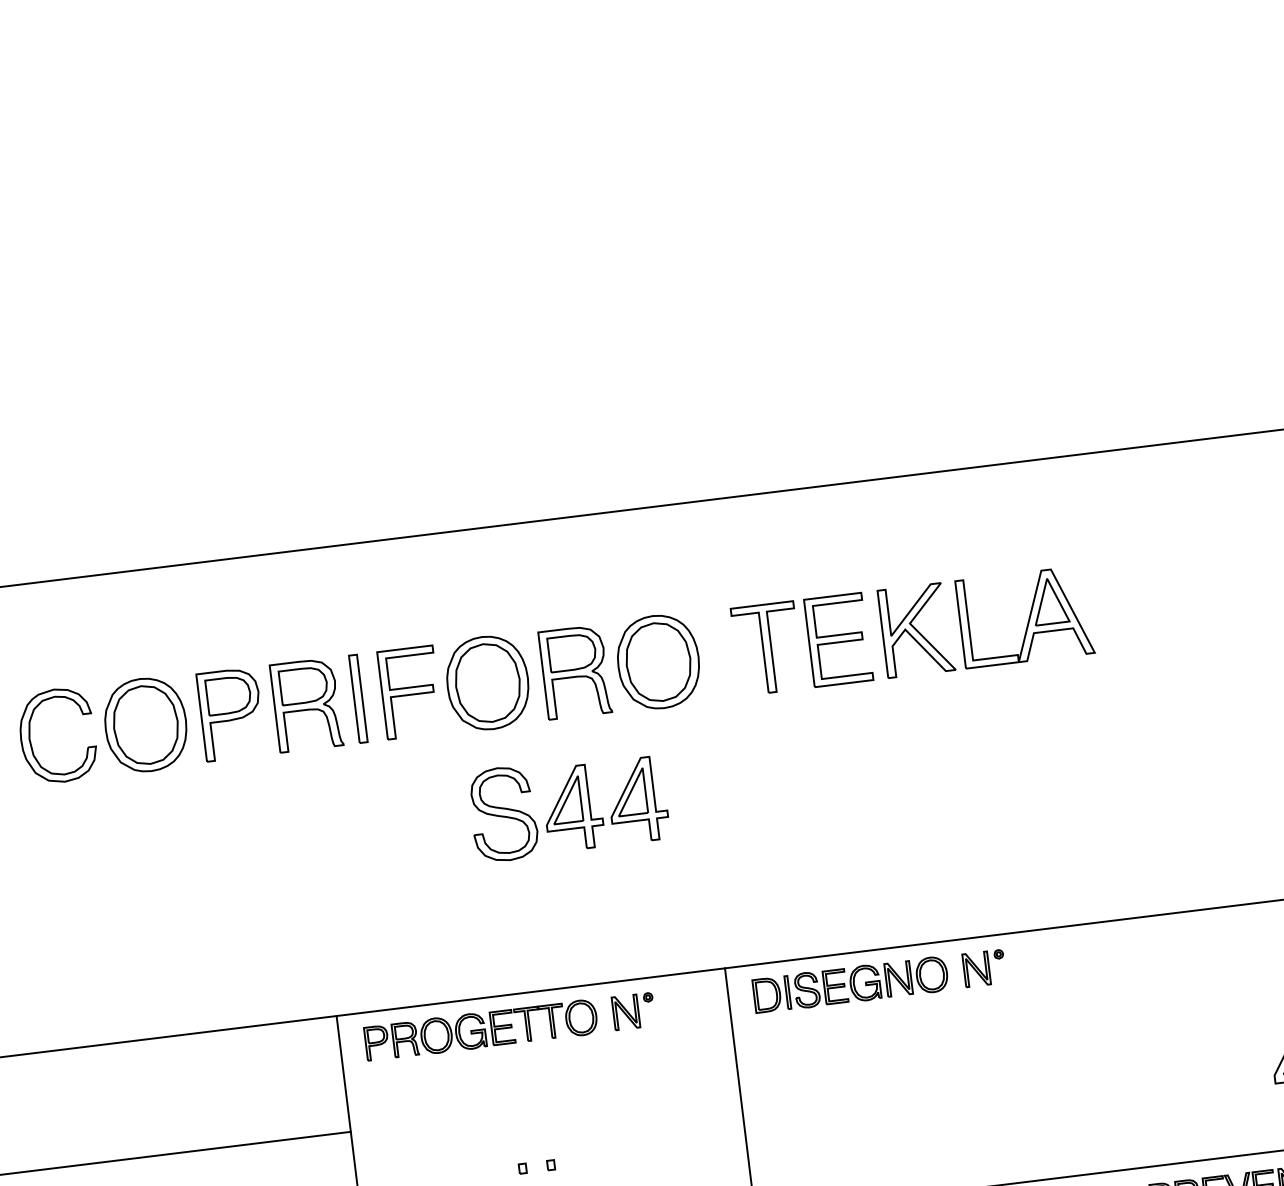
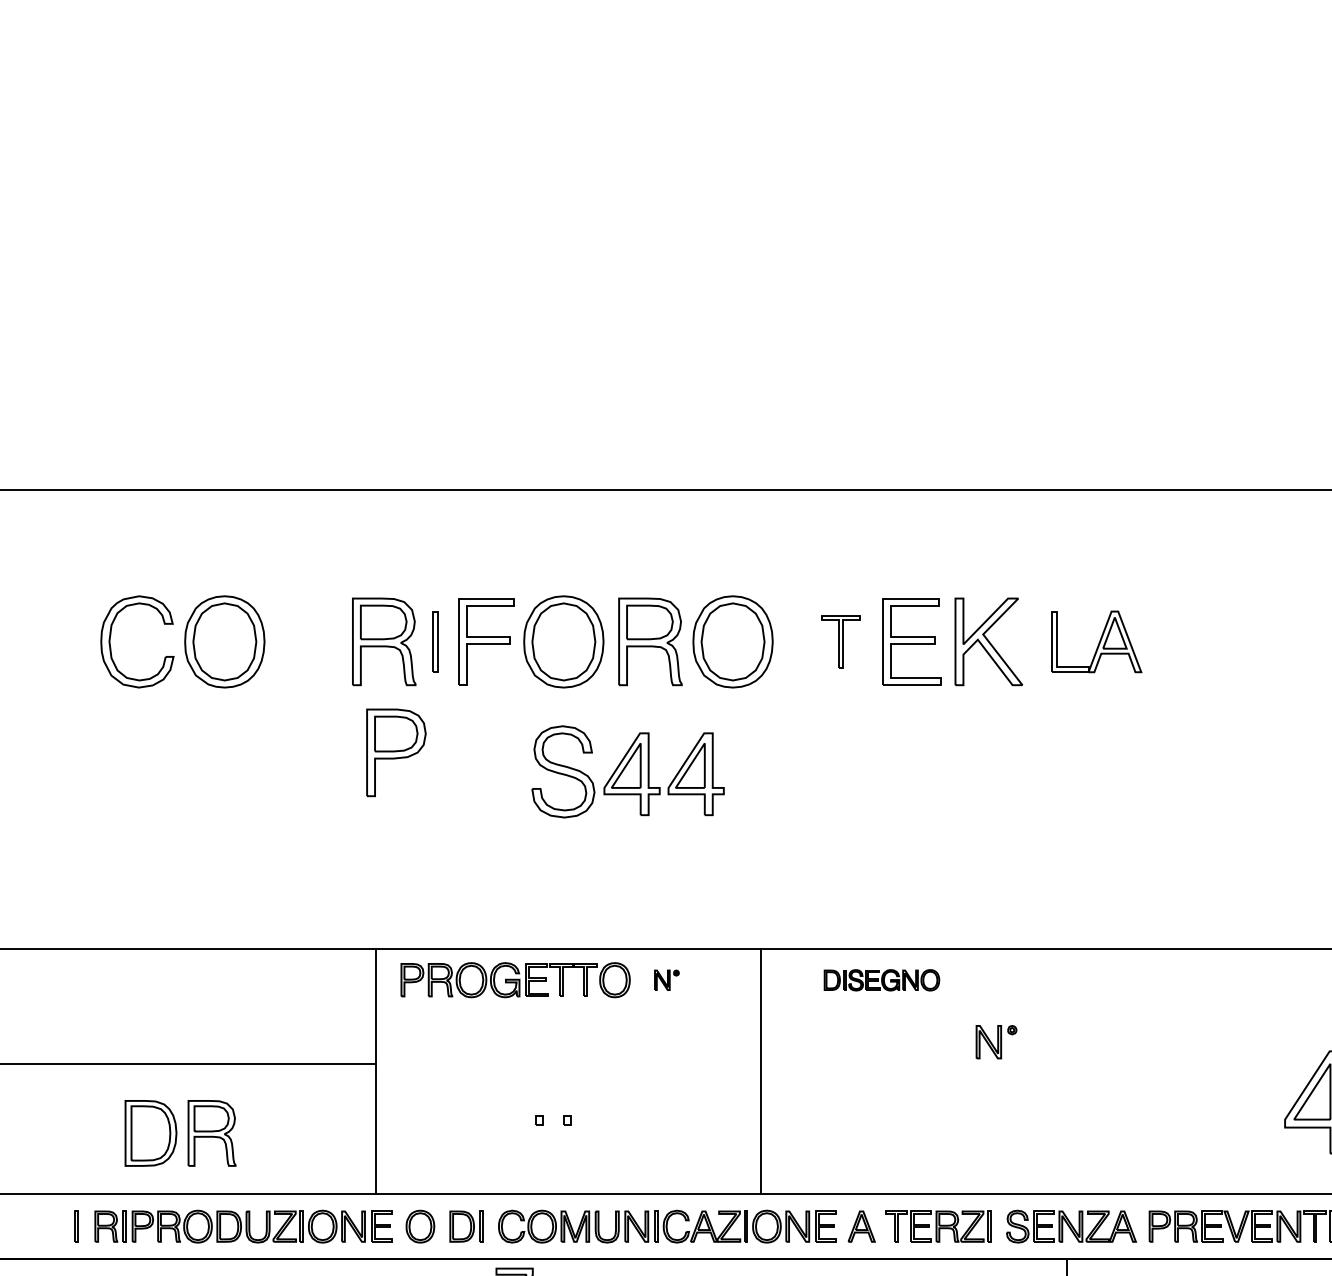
part: (1025, 616) -> (1096, 641), size x0.7
part: (766, 648) -> (840, 641), size x0.6
part: (357, 698) -> (434, 641), size x0.7
part: (231, 714) -> (396, 752), moved
part: (984, 968) -> (996, 1042), moved
part: (850, 985) -> (881, 980), size x0.6
part: (633, 1011) -> (666, 980), size x0.6

